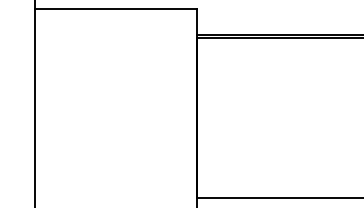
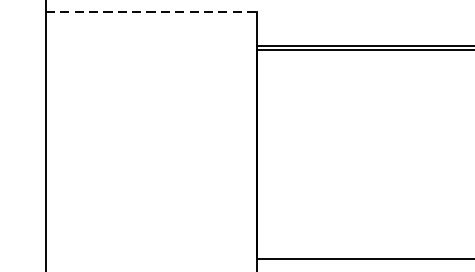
line: (116, 8) -> (152, 11), solid -> dashed

